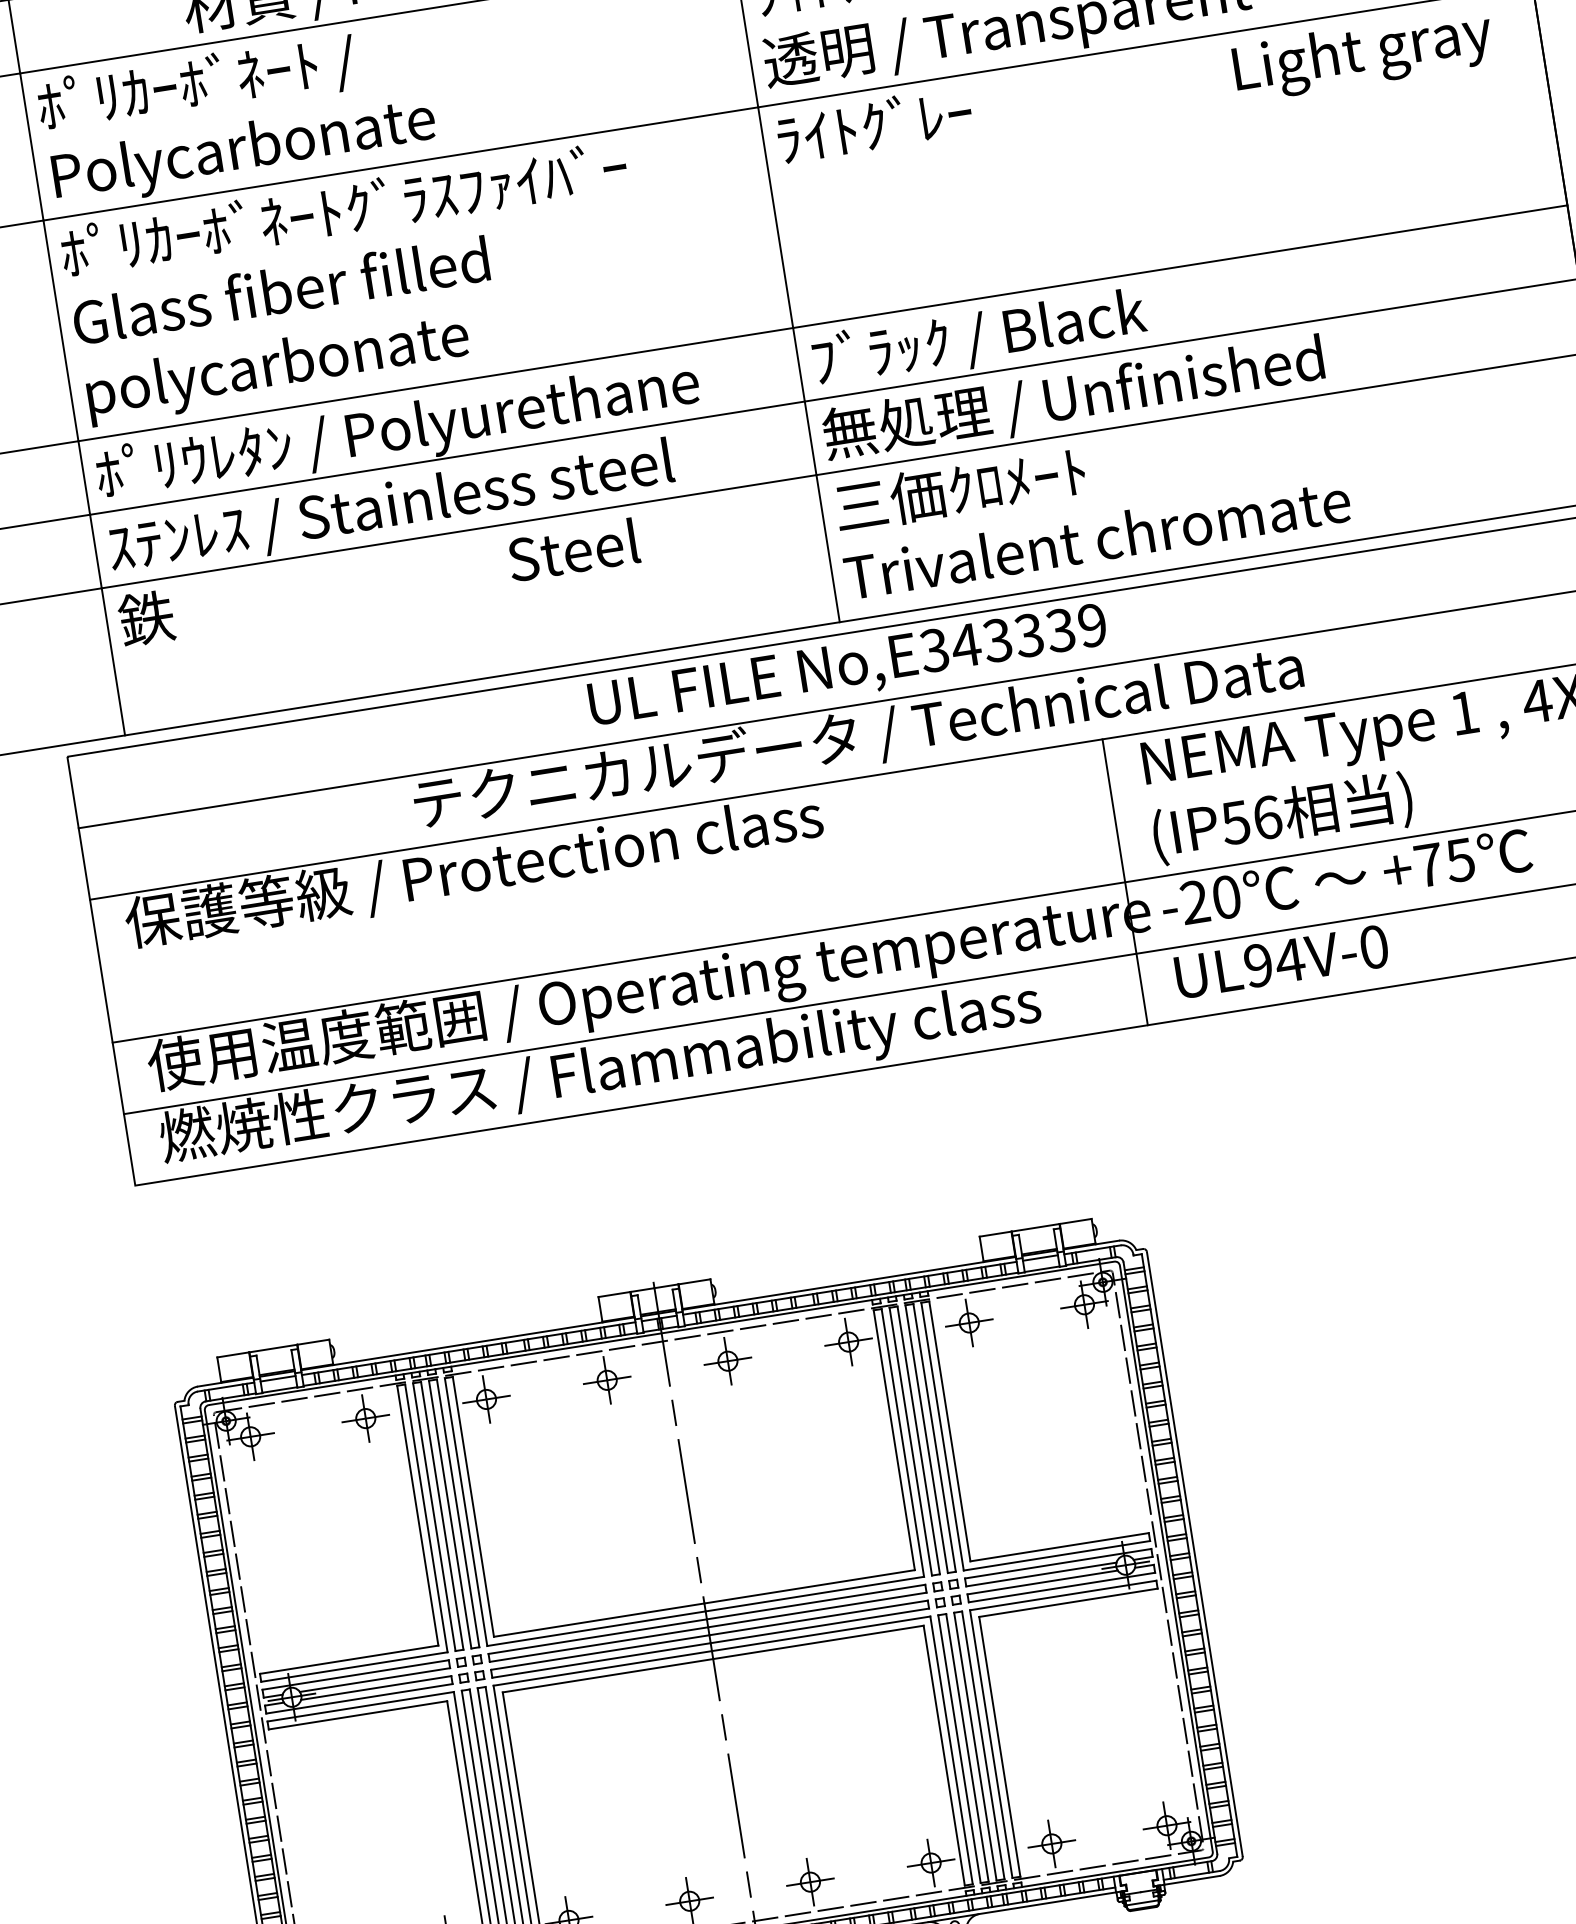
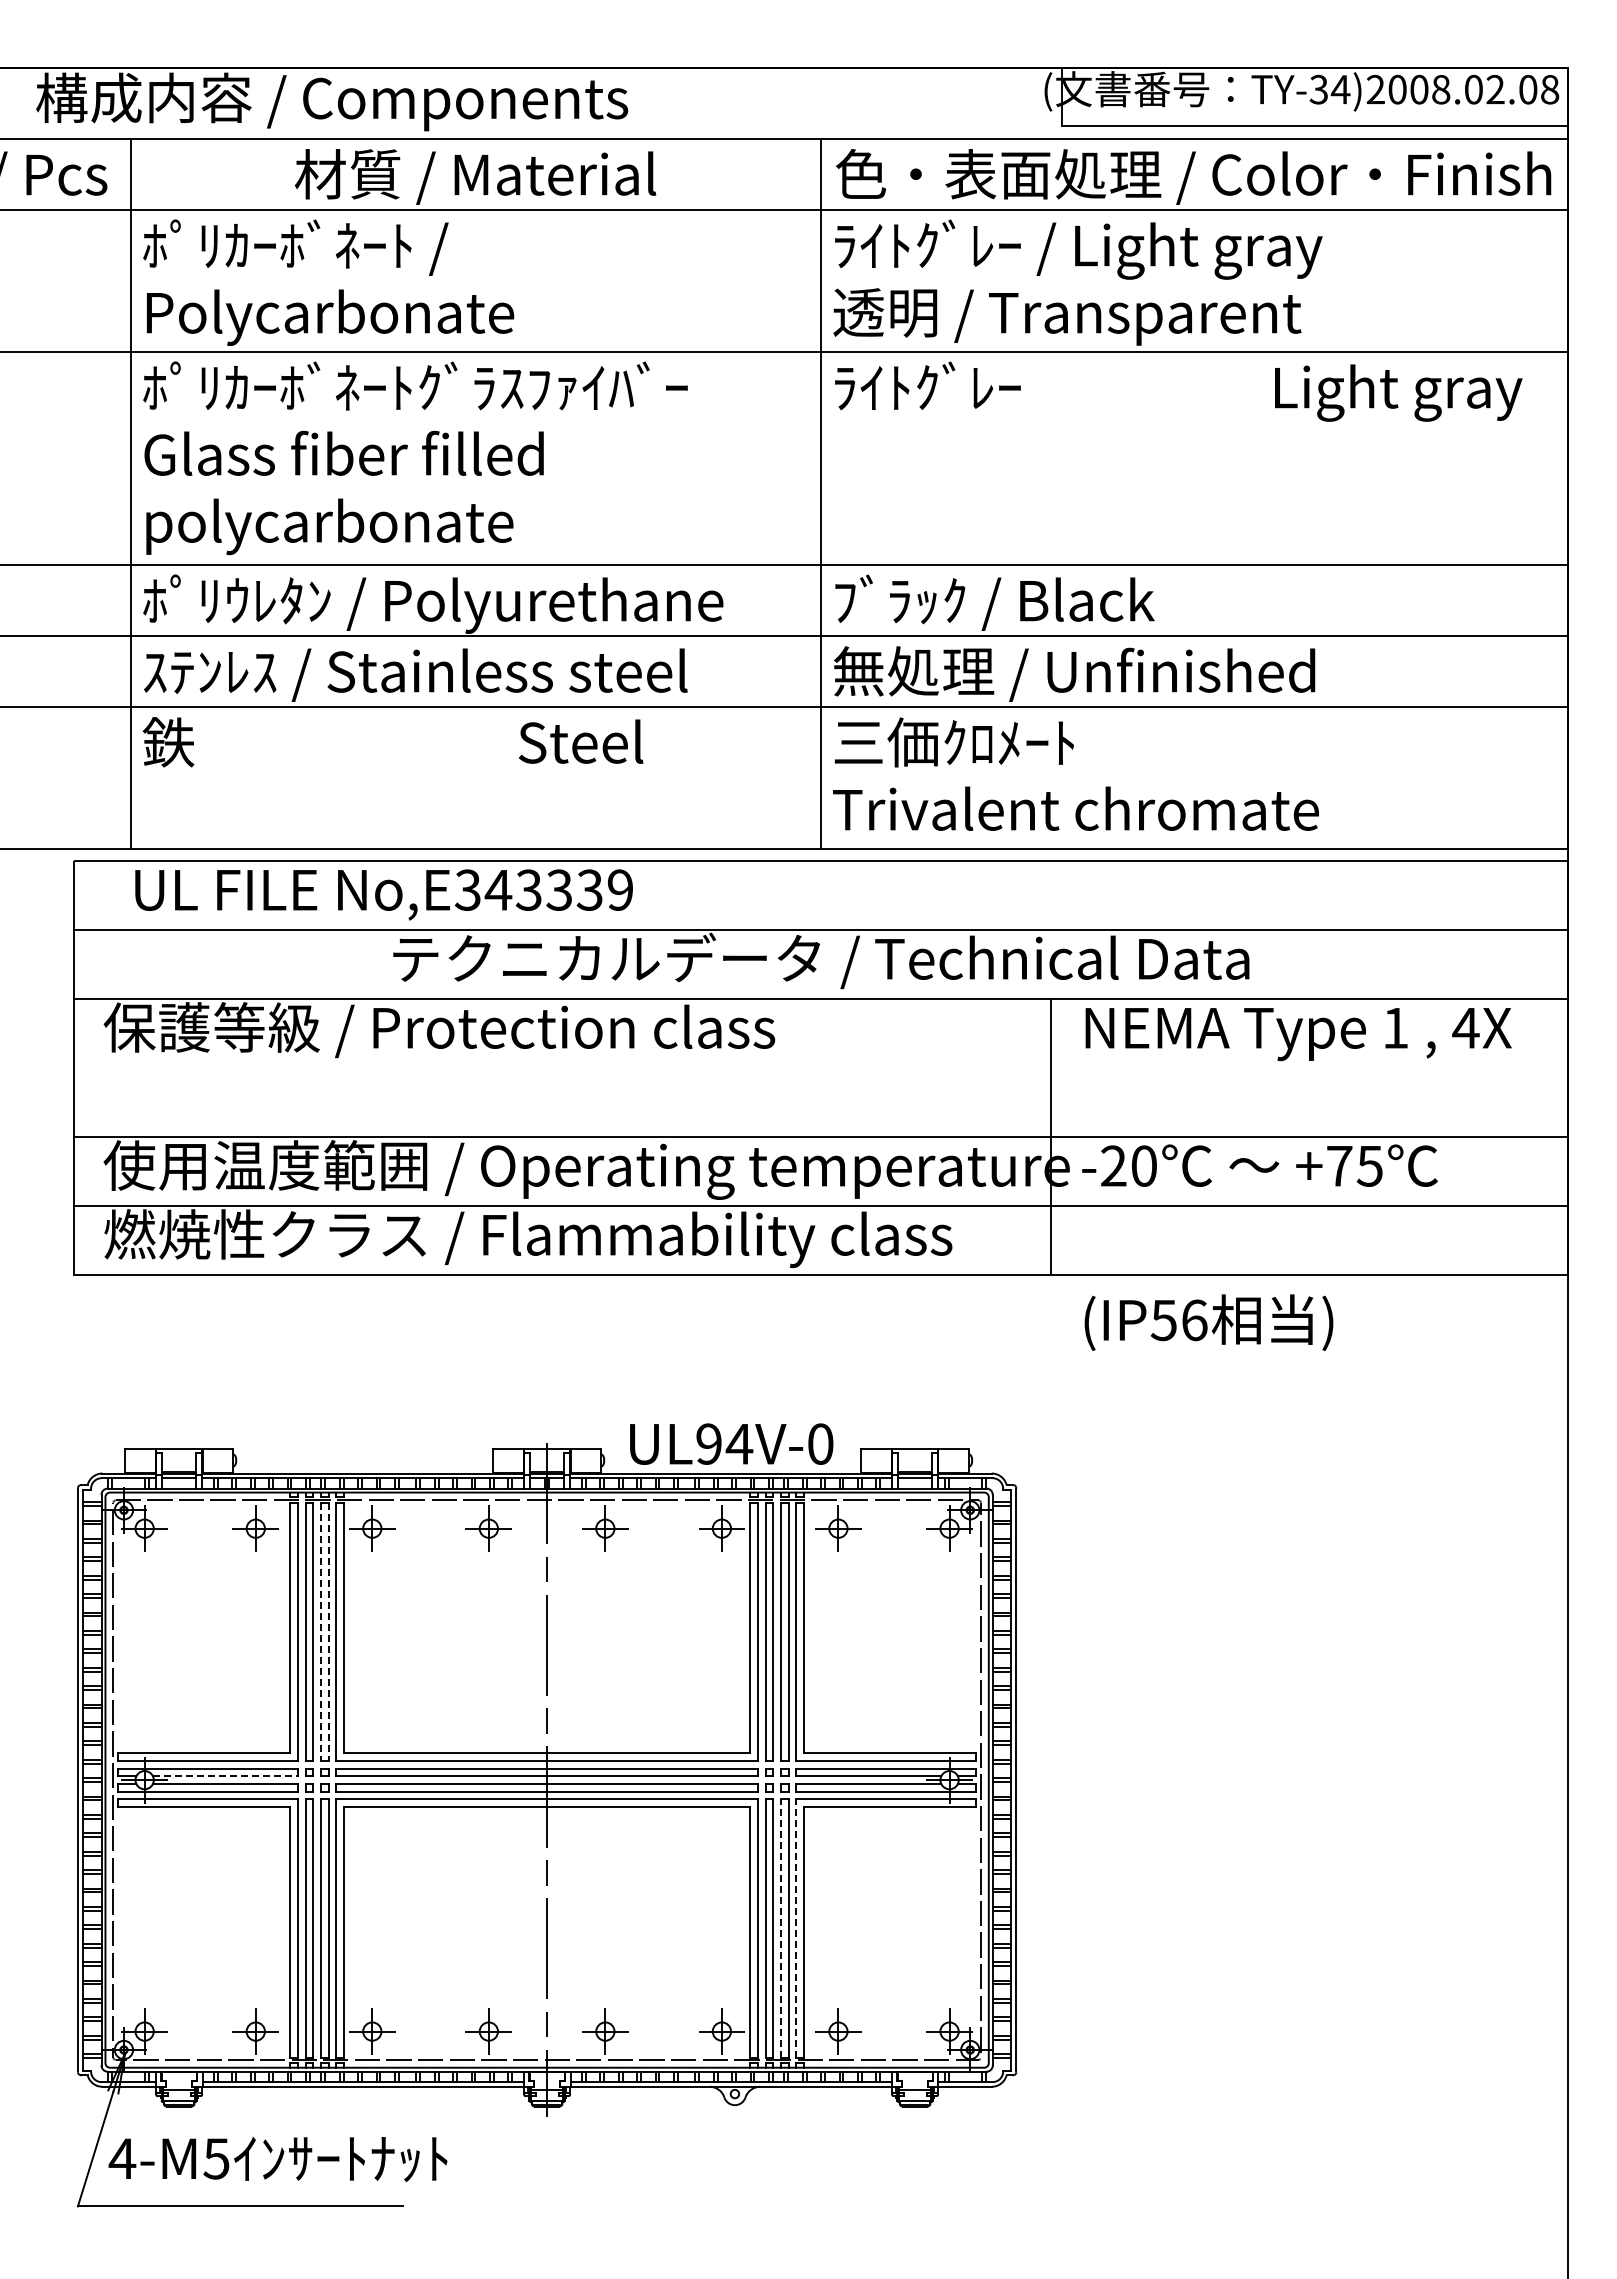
text: (847, 668) -> (383, 894), moved
text: (1282, 817) -> (1208, 1322), moved
text: (1281, 961) -> (731, 1443), moved
line: (458, 1514) -> (328, 1632), solid -> dashed
line: (449, 1515) -> (320, 1632), solid -> dashed
line: (375, 1680) -> (225, 1776), solid -> dashed
line: (991, 1744) -> (796, 1928), solid -> dashed
line: (974, 1746) -> (780, 1928), solid -> dashed

